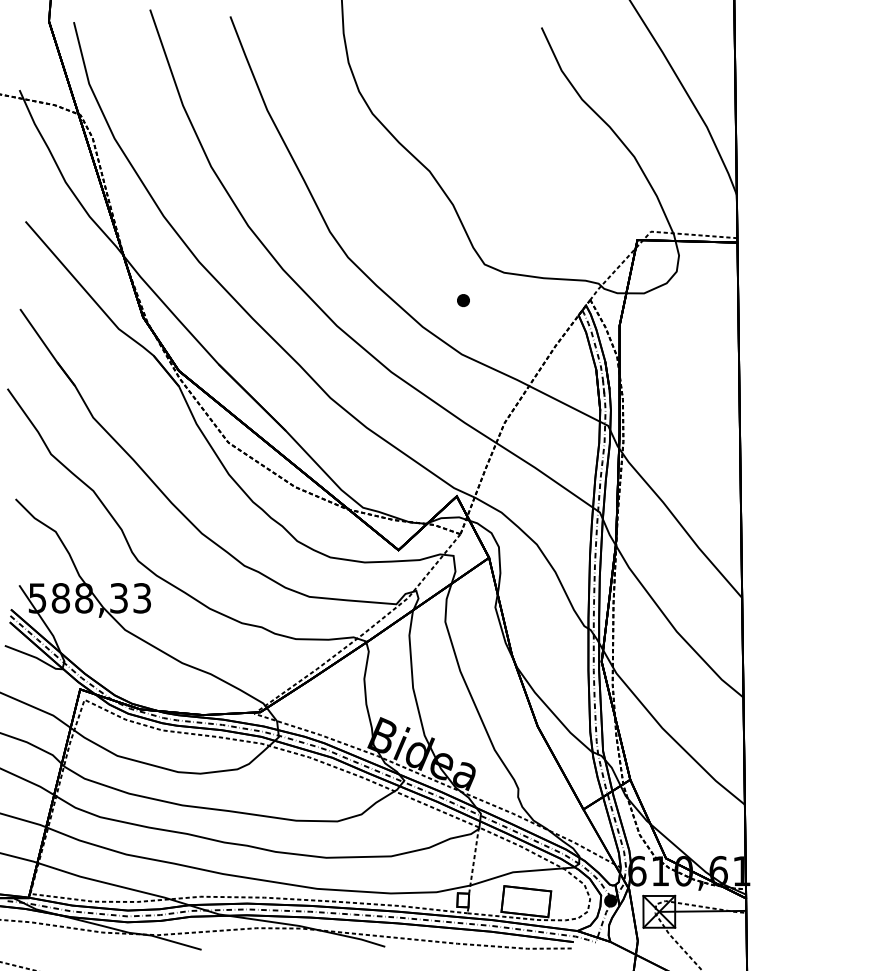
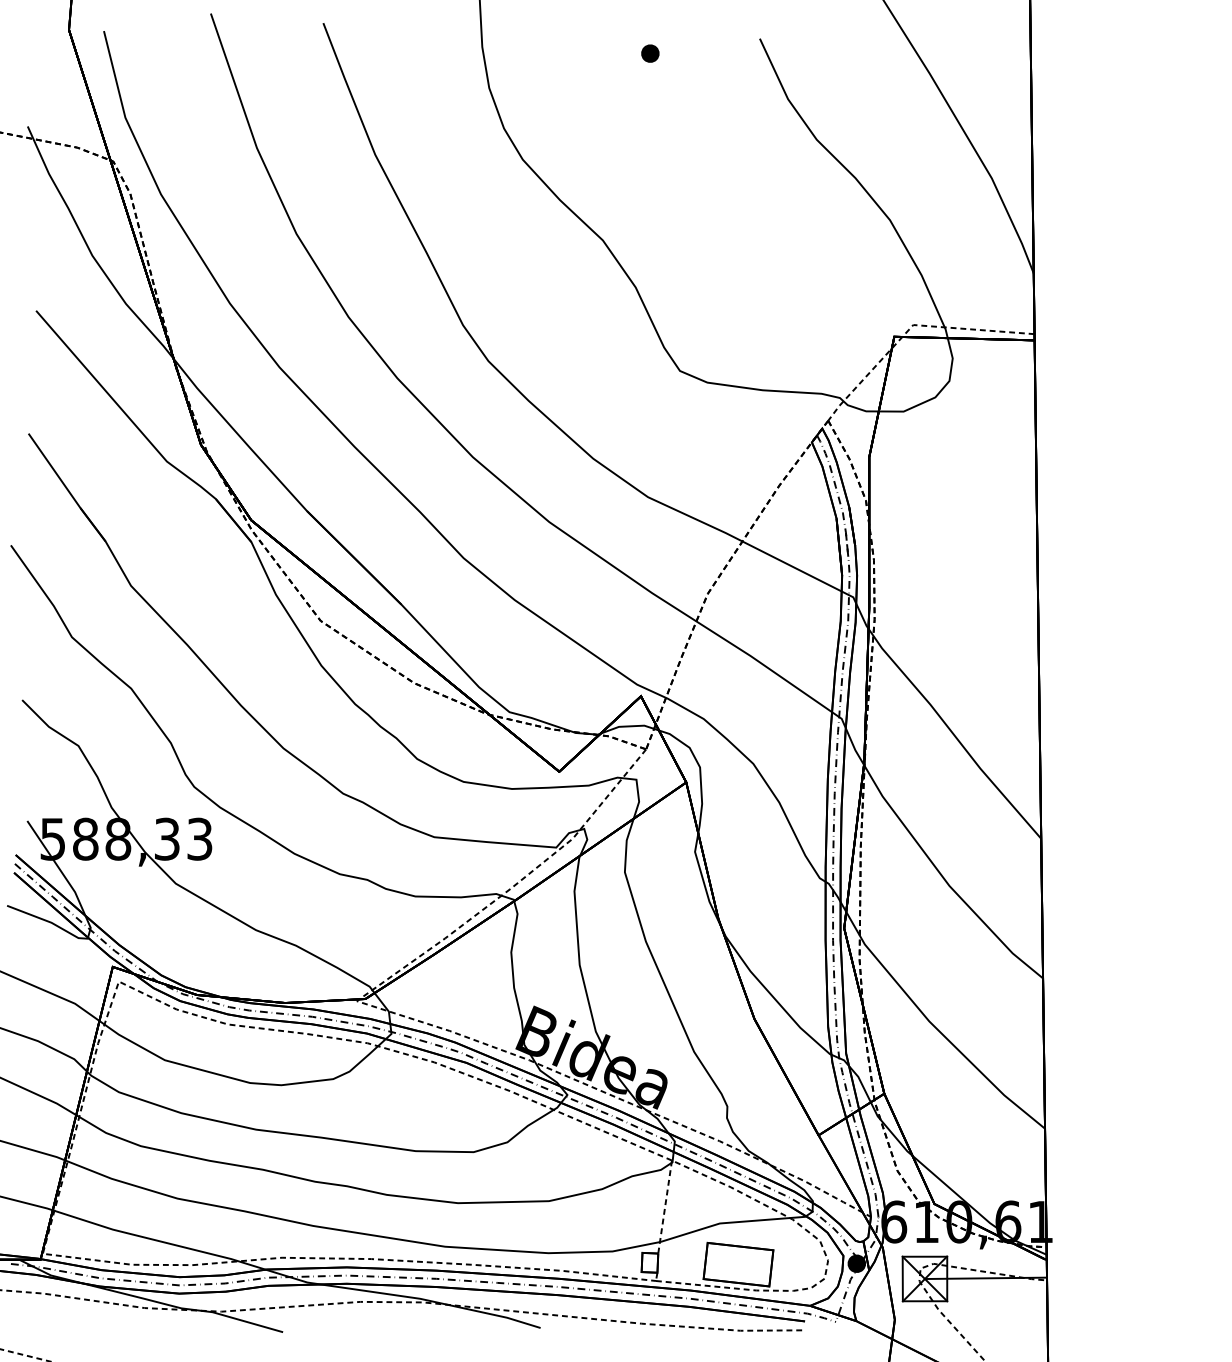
part: (463, 300) -> (650, 53), moved

